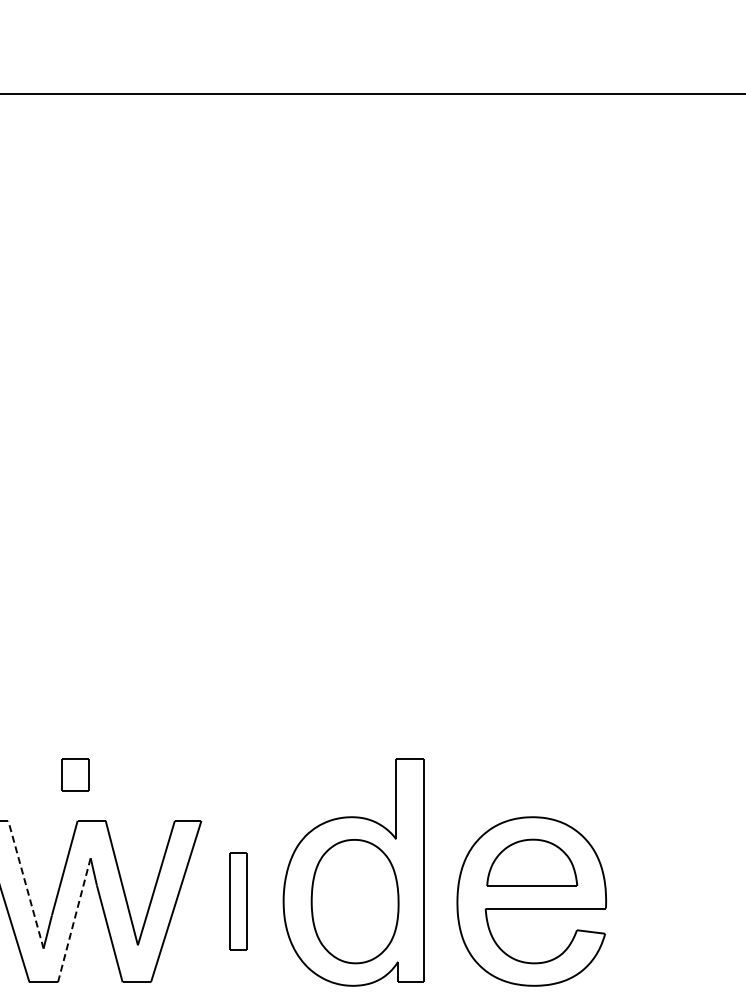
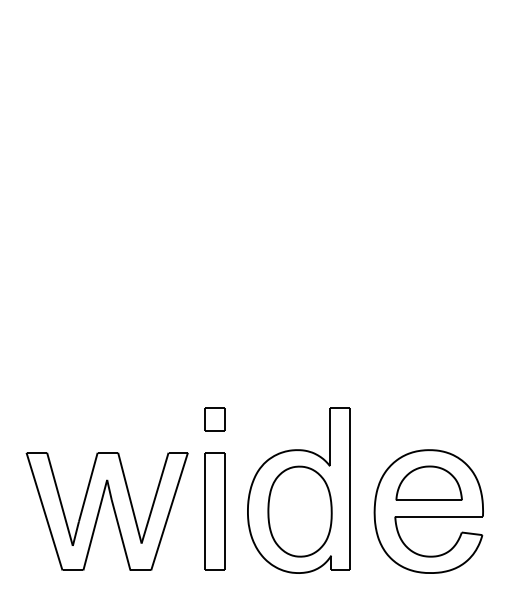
part: (75, 774) -> (214, 418), moved
line: (26, 885) -> (60, 499), dashed -> solid
part: (238, 901) -> (214, 511), size x1.67
line: (74, 919) -> (95, 524), dashed -> solid

